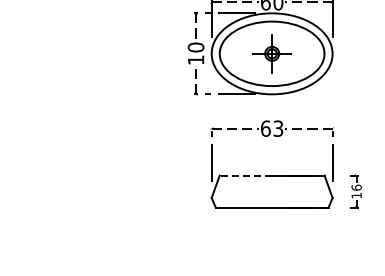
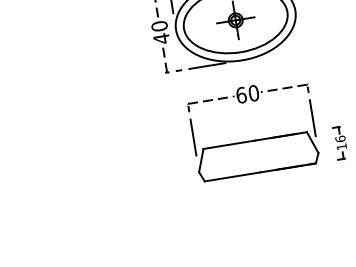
text: (196, 60) -> (162, 39), 10 -> 40
text: (278, 128) -> (253, 93), 63 -> 60
line: (245, 175) -> (228, 144), dashed -> solid

